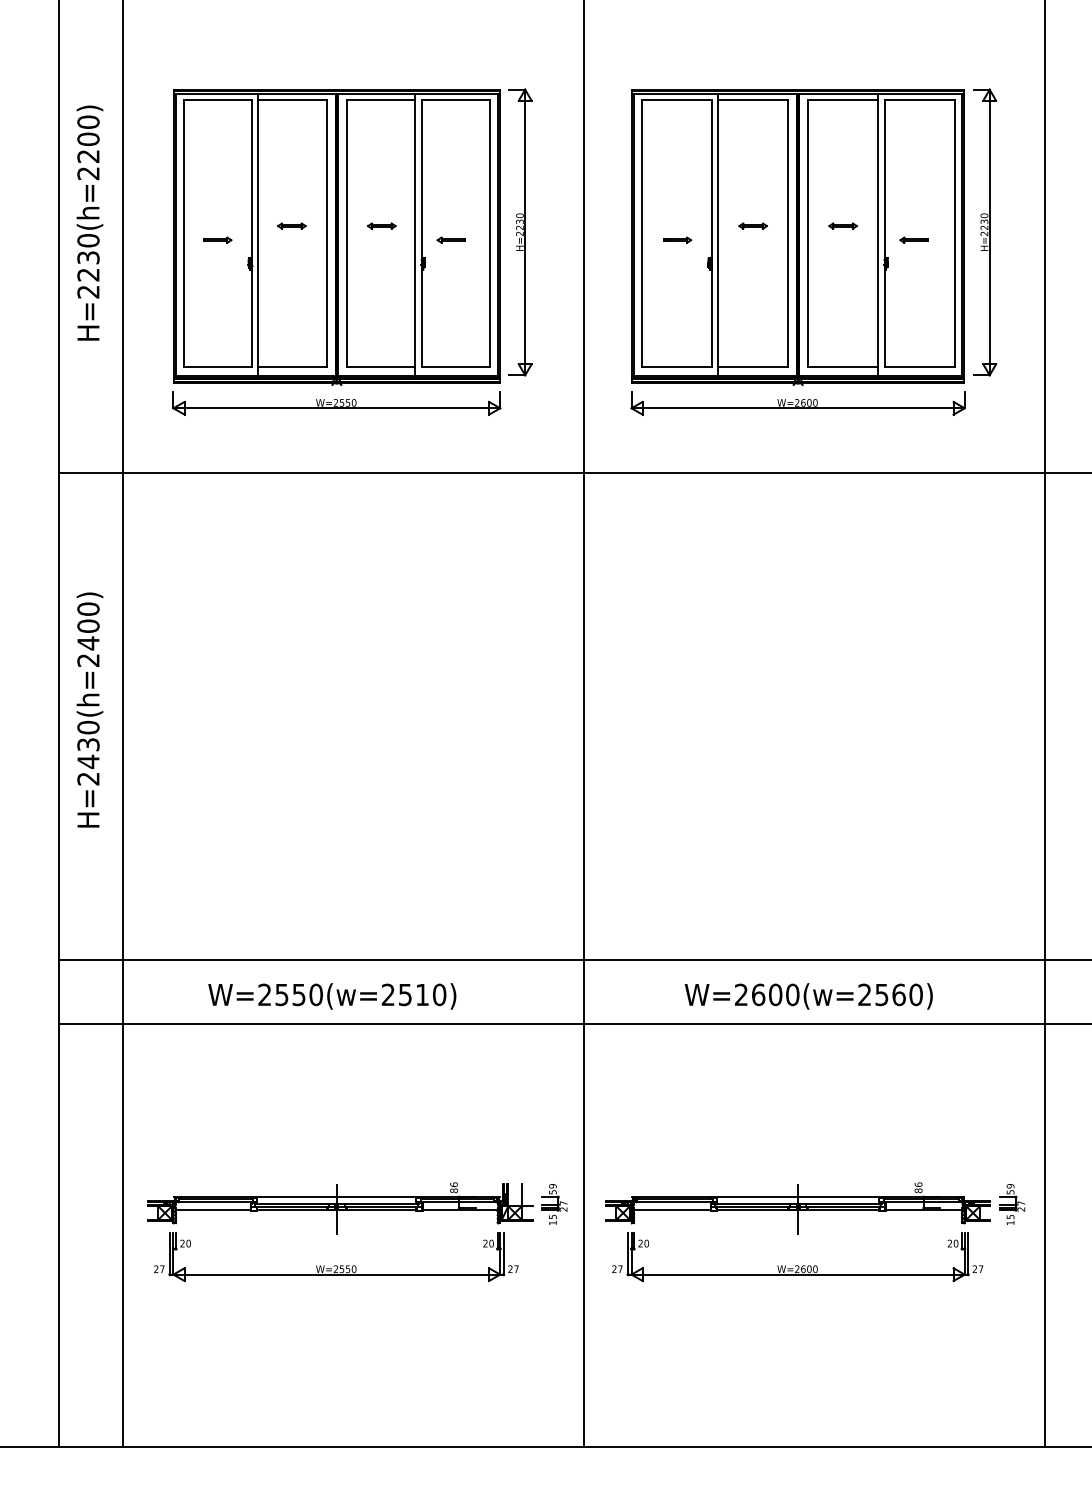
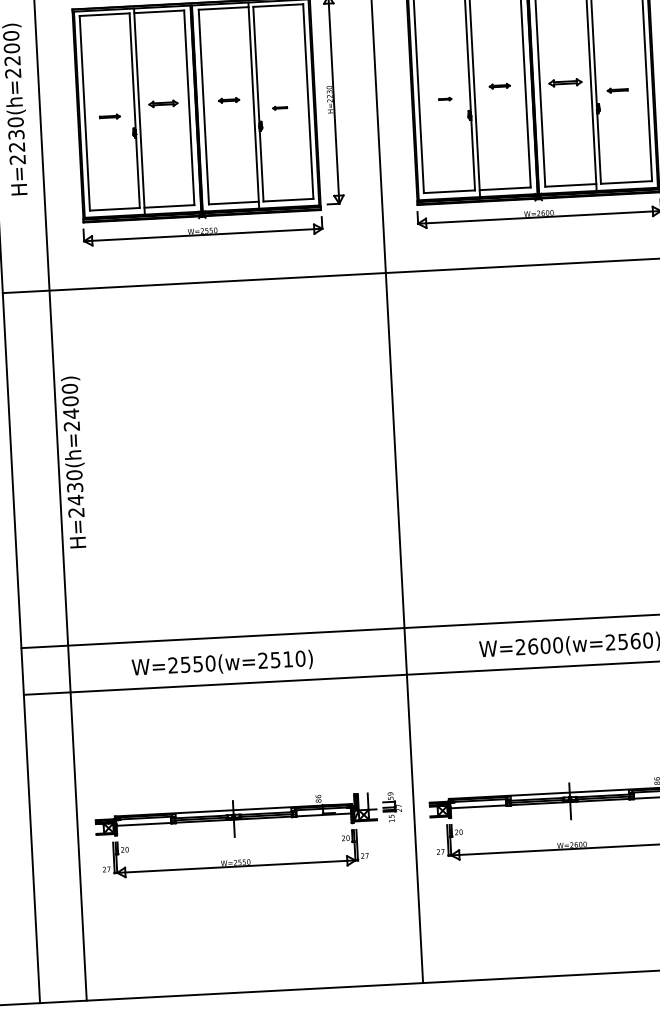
part: (291, 225) -> (163, 103), size x1.4
part: (842, 225) -> (564, 82), size x1.6
part: (450, 239) -> (279, 107), size x0.7
part: (677, 239) -> (445, 98), size x0.6
text: (89, 709) -> (74, 461), moved

